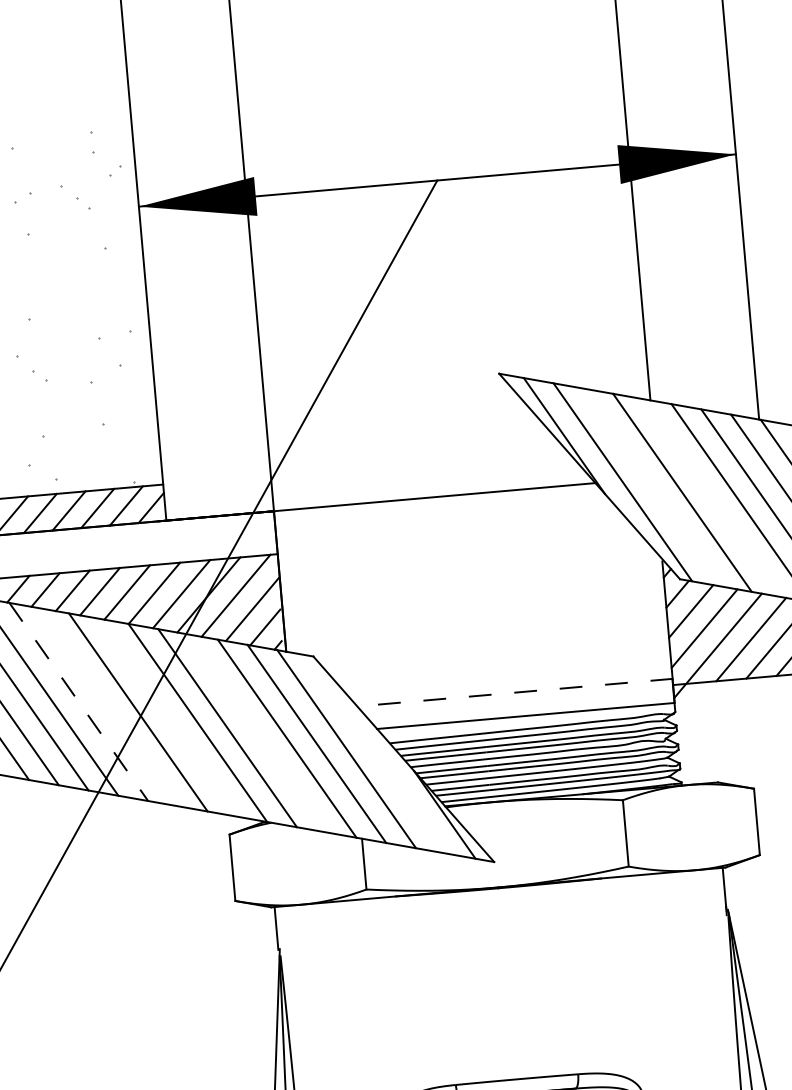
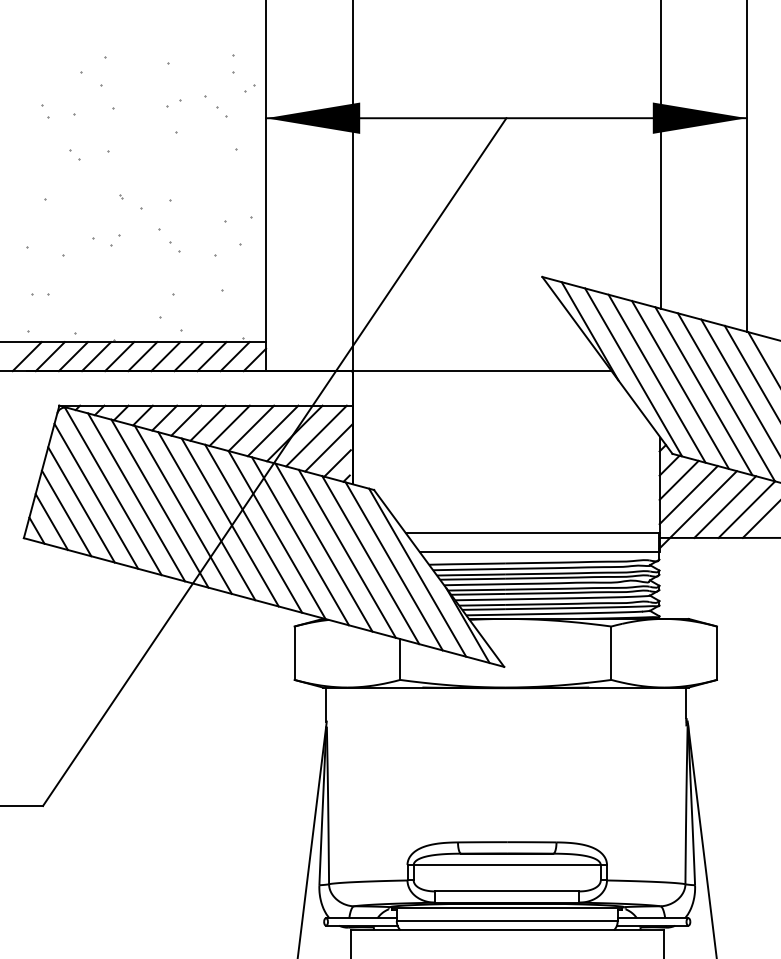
line: (651, 487) -> (656, 378), added
line: (711, 498) -> (703, 391), added
line: (514, 692) -> (532, 532), dashed -> solid
line: (78, 702) -> (183, 510), dashed -> solid
line: (108, 707) -> (206, 516), added
line: (167, 717) -> (253, 528), added
line: (256, 733) -> (323, 547), added
line: (376, 754) -> (417, 572), added

